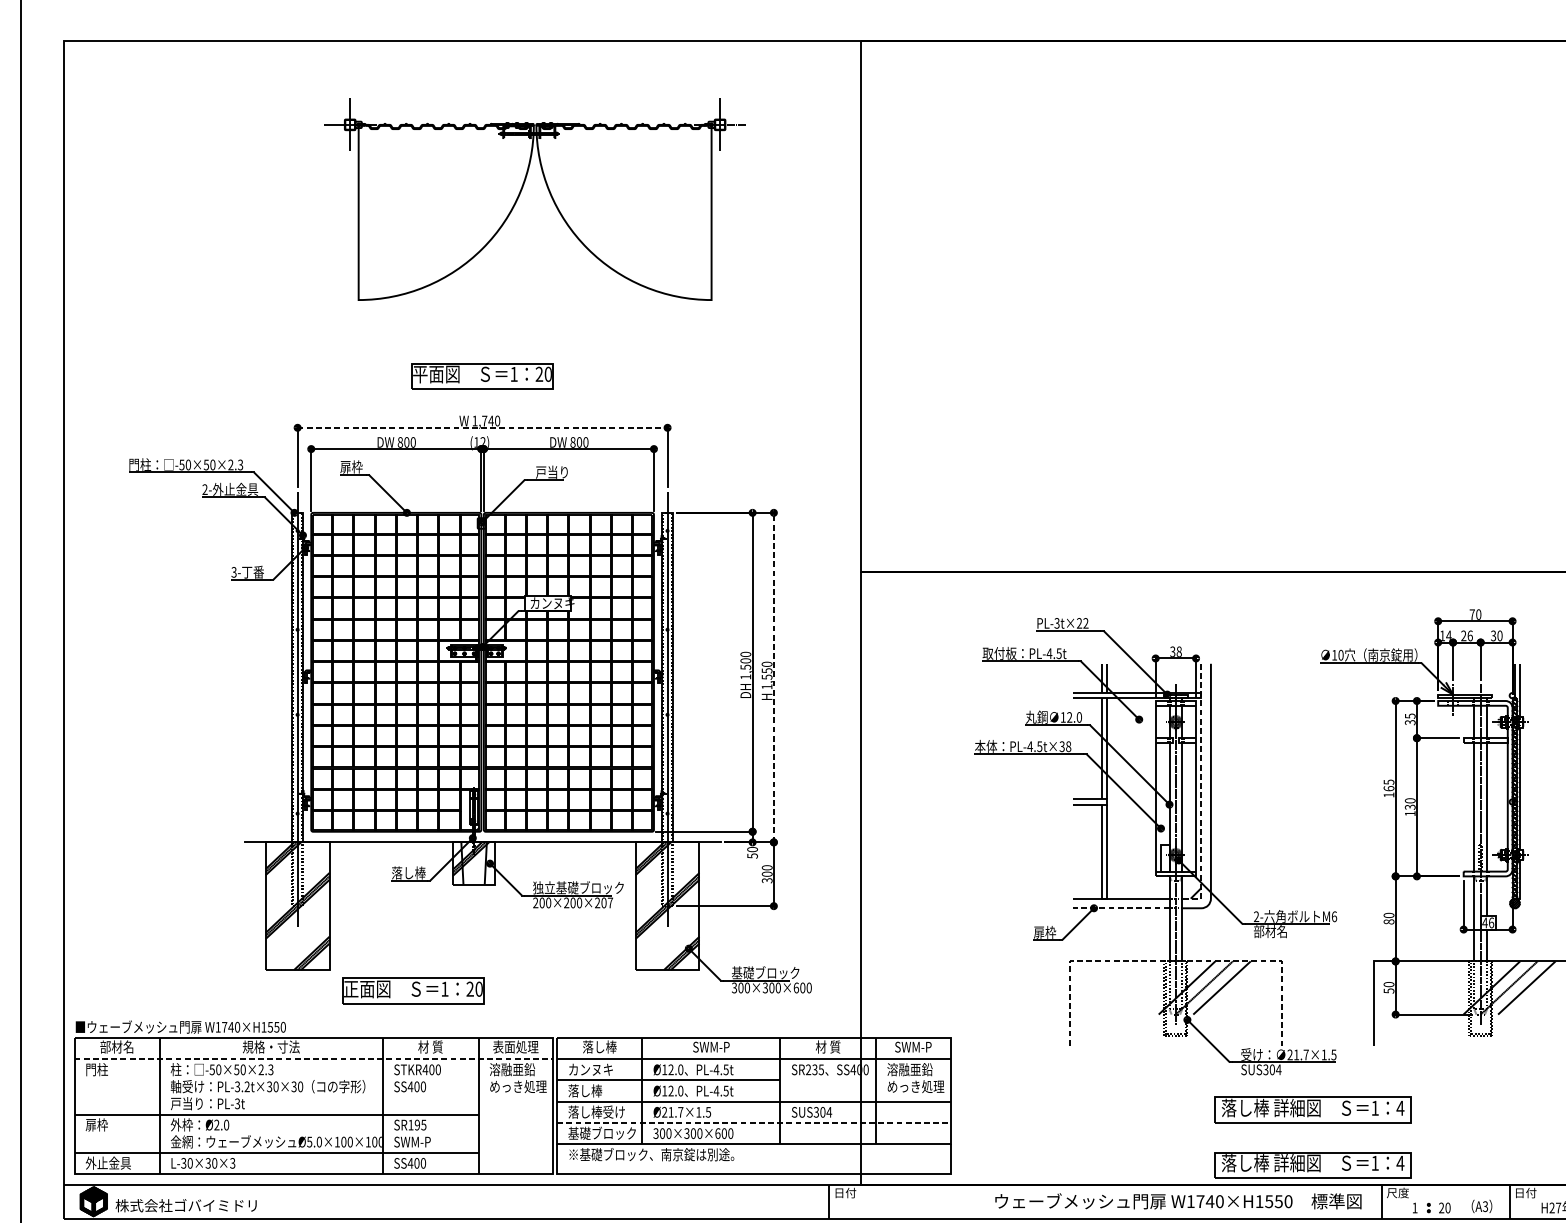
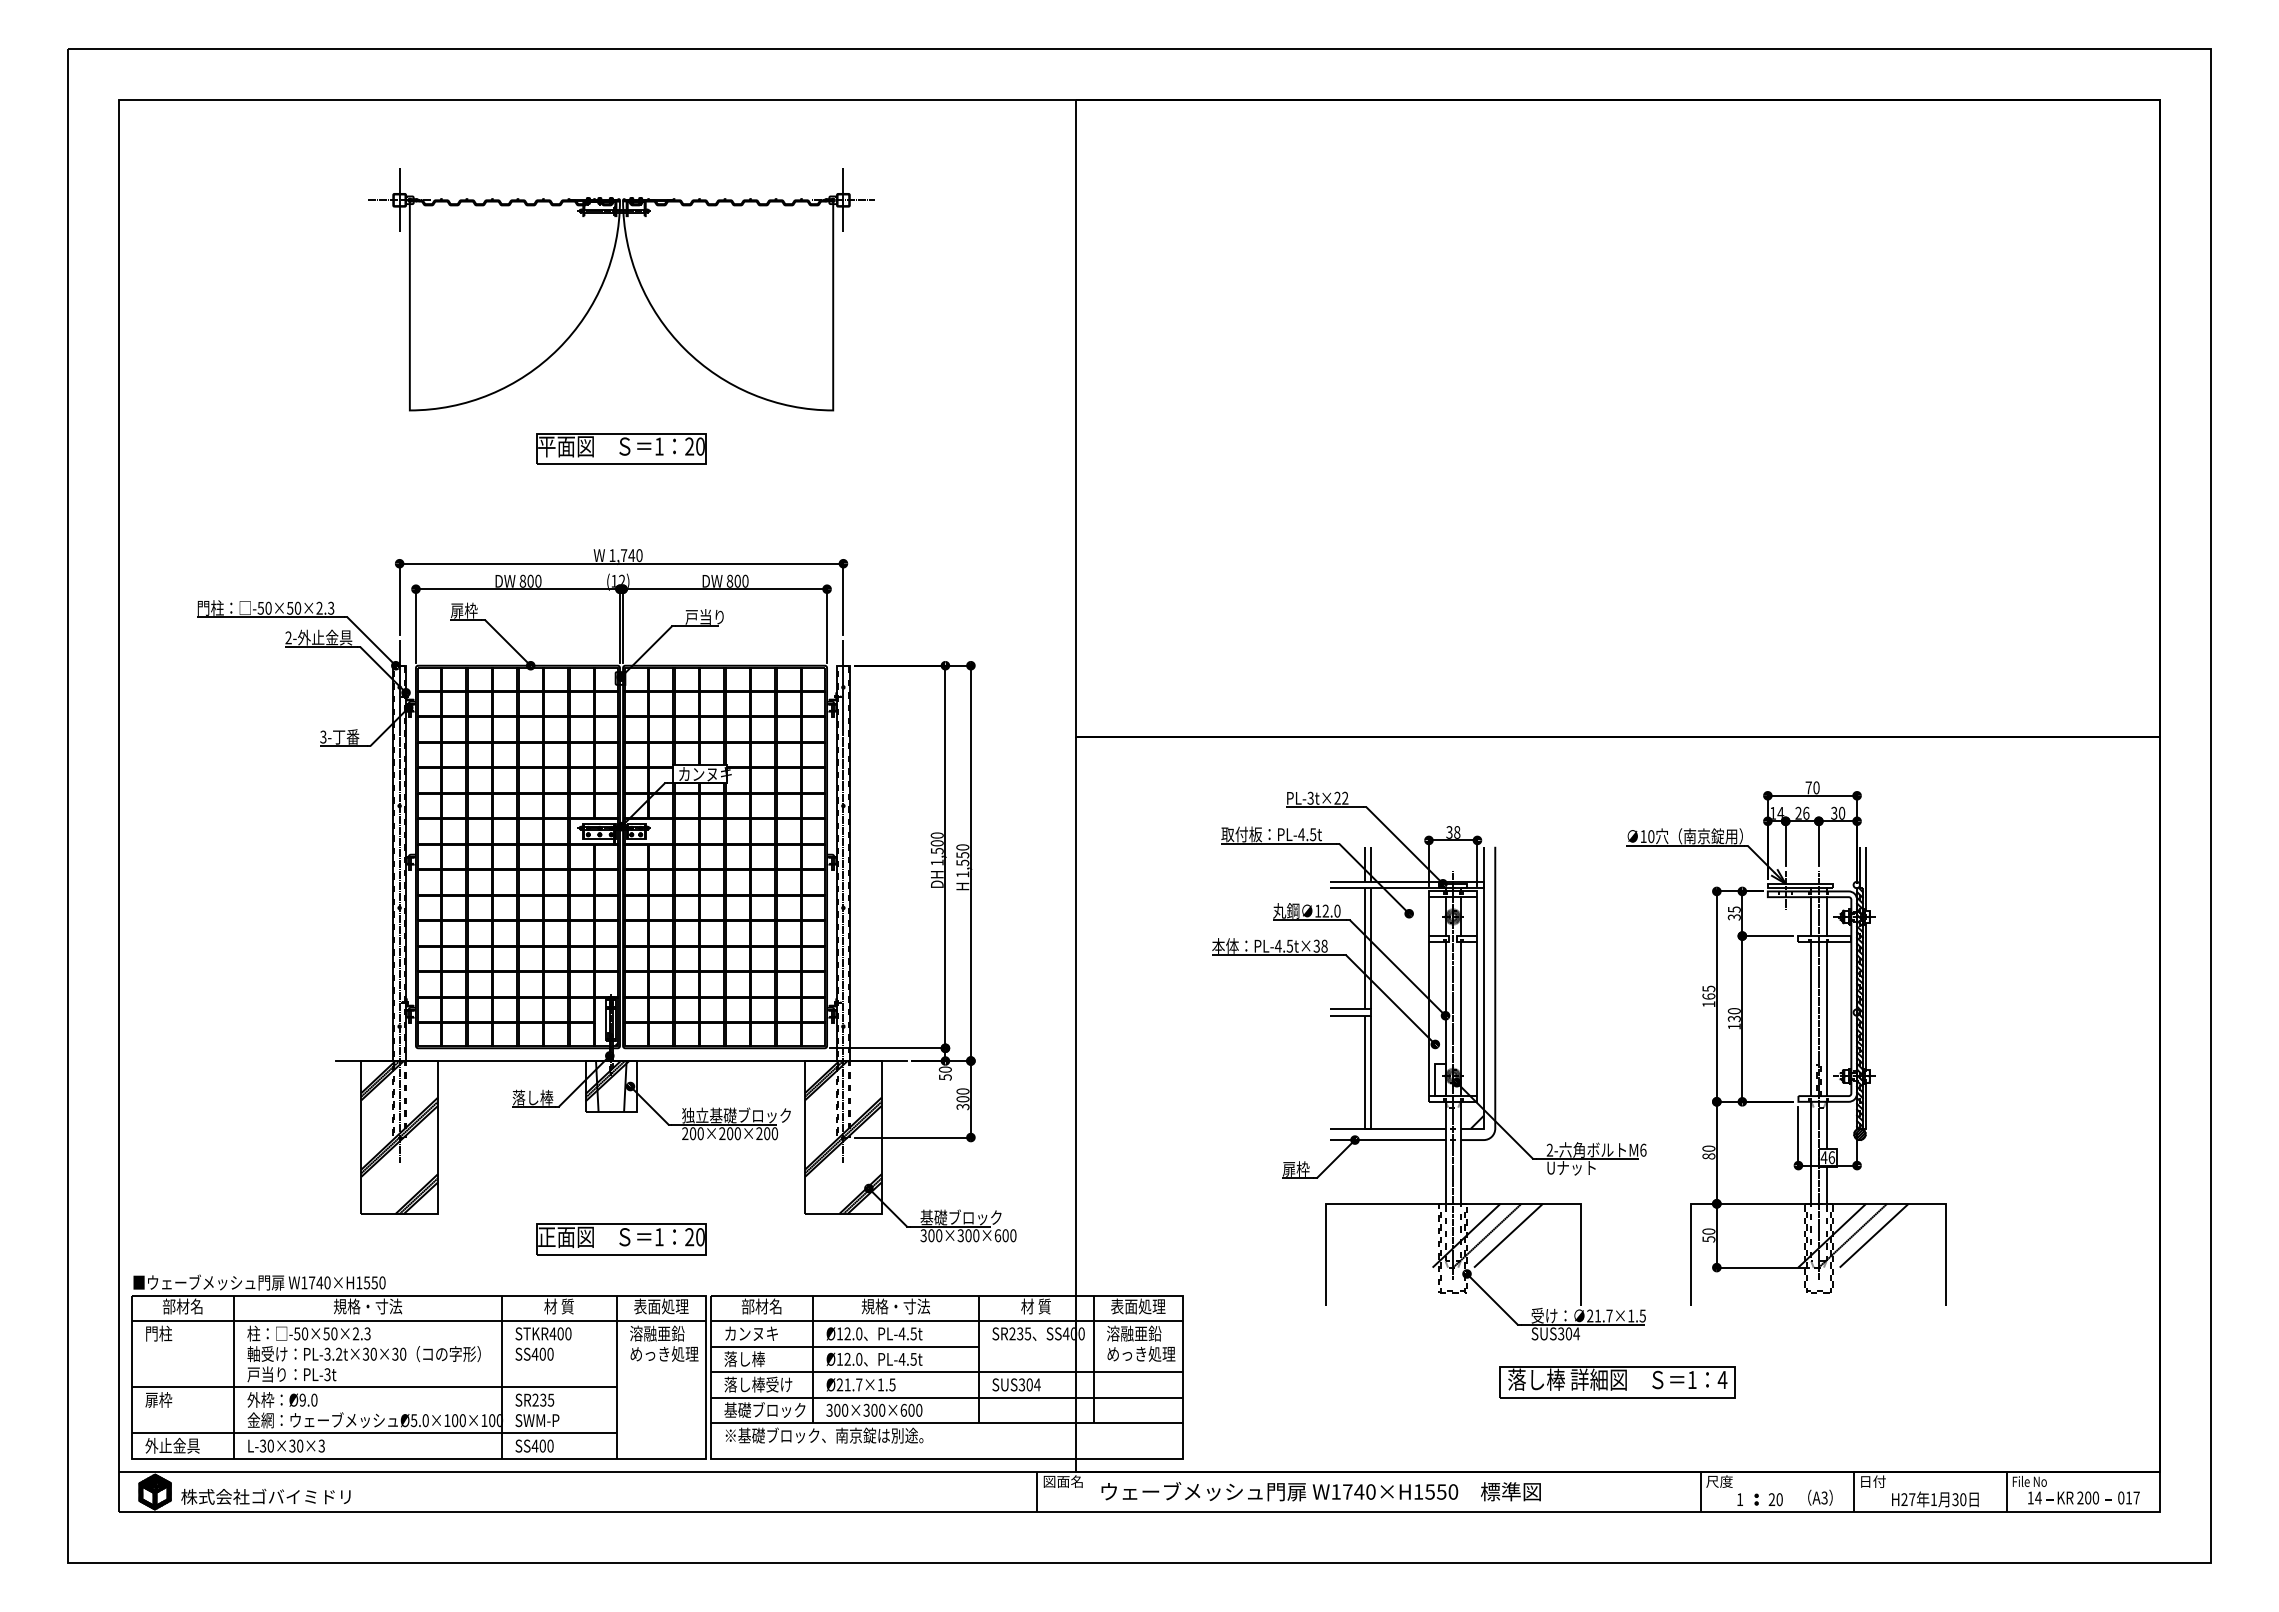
part: (520, 193) -> (604, 282), moved
part: (482, 375) -> (621, 448), moved
line: (482, 427) -> (621, 563), dashed -> solid
line: (773, 677) -> (970, 863), dashed -> solid
line: (1201, 791) -> (1483, 999), dashed -> solid
text: (610, 902) -> (774, 1133), 200×200×207 -> 200×200×200
line: (1121, 908) -> (1387, 1140), dashed -> solid
text: (1273, 931) -> (1570, 1167), 部材名 -> Uナット
line: (1176, 961) -> (1453, 1203), dashed -> solid
part: (413, 991) -> (621, 1239), moved
text: (599, 1047) -> (761, 1306), 落し棒 -> 部材名
text: (710, 1047) -> (895, 1306), SWM-P -> 規格・寸法
text: (913, 1047) -> (1138, 1306), SWM-P -> 表面処理
line: (314, 1059) -> (419, 1321), dashed -> solid
line: (753, 1122) -> (946, 1397), dashed -> solid
text: (414, 1124) -> (539, 1399), SR195 -> SR235
text: (216, 1125) -> (302, 1400), Ø2.0 -> Ø9.0
part: (1312, 1165) -> (1617, 1448), removed
text: (850, 1192) -> (1062, 1481), 日付 -> 図面名
text: (1177, 1201) -> (1320, 1491), moved

